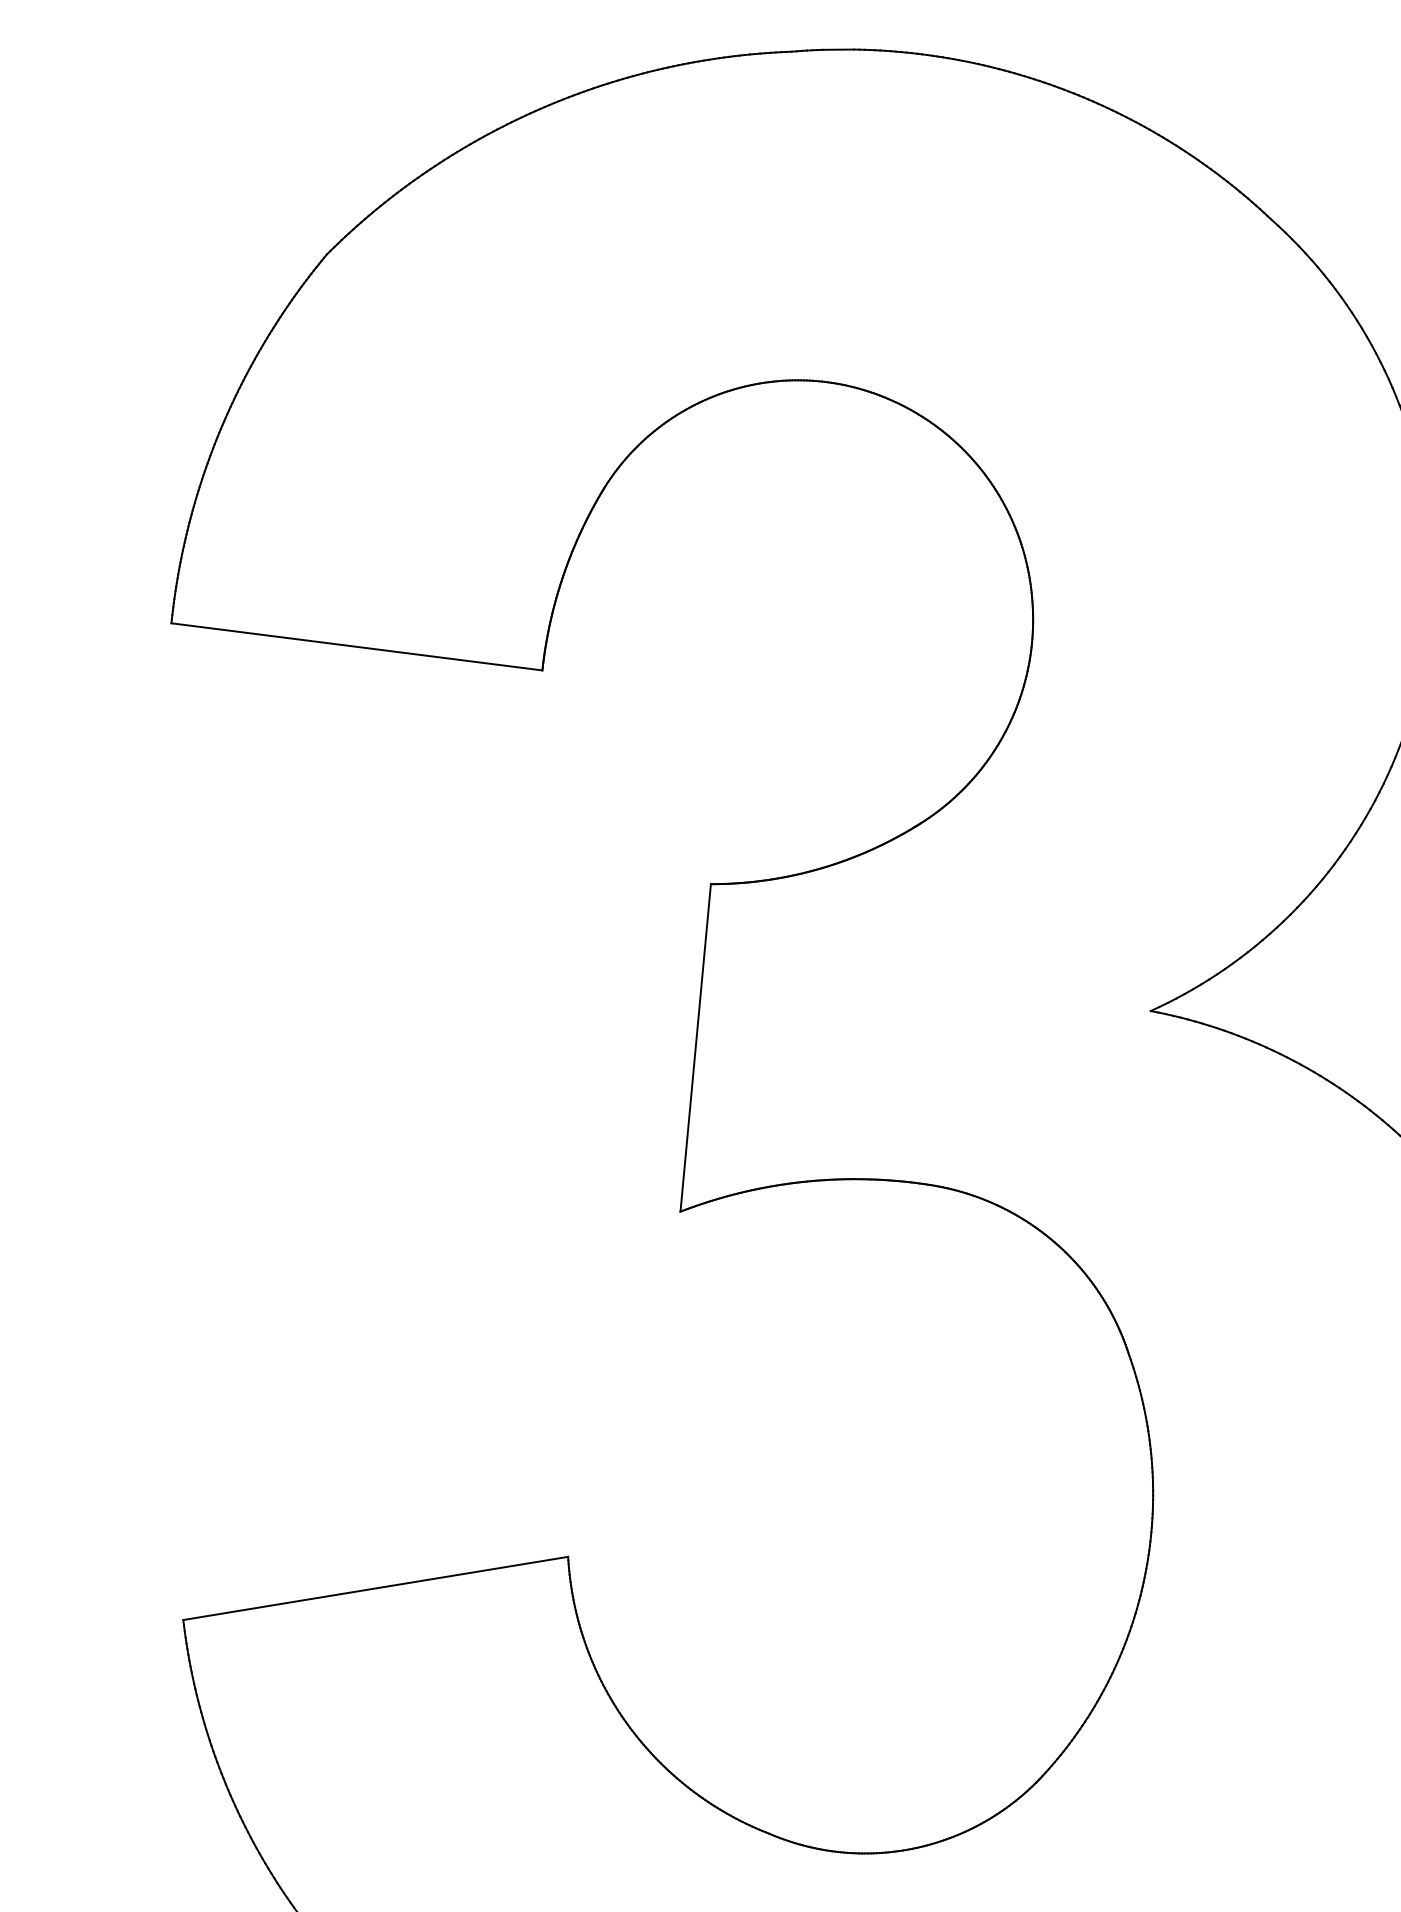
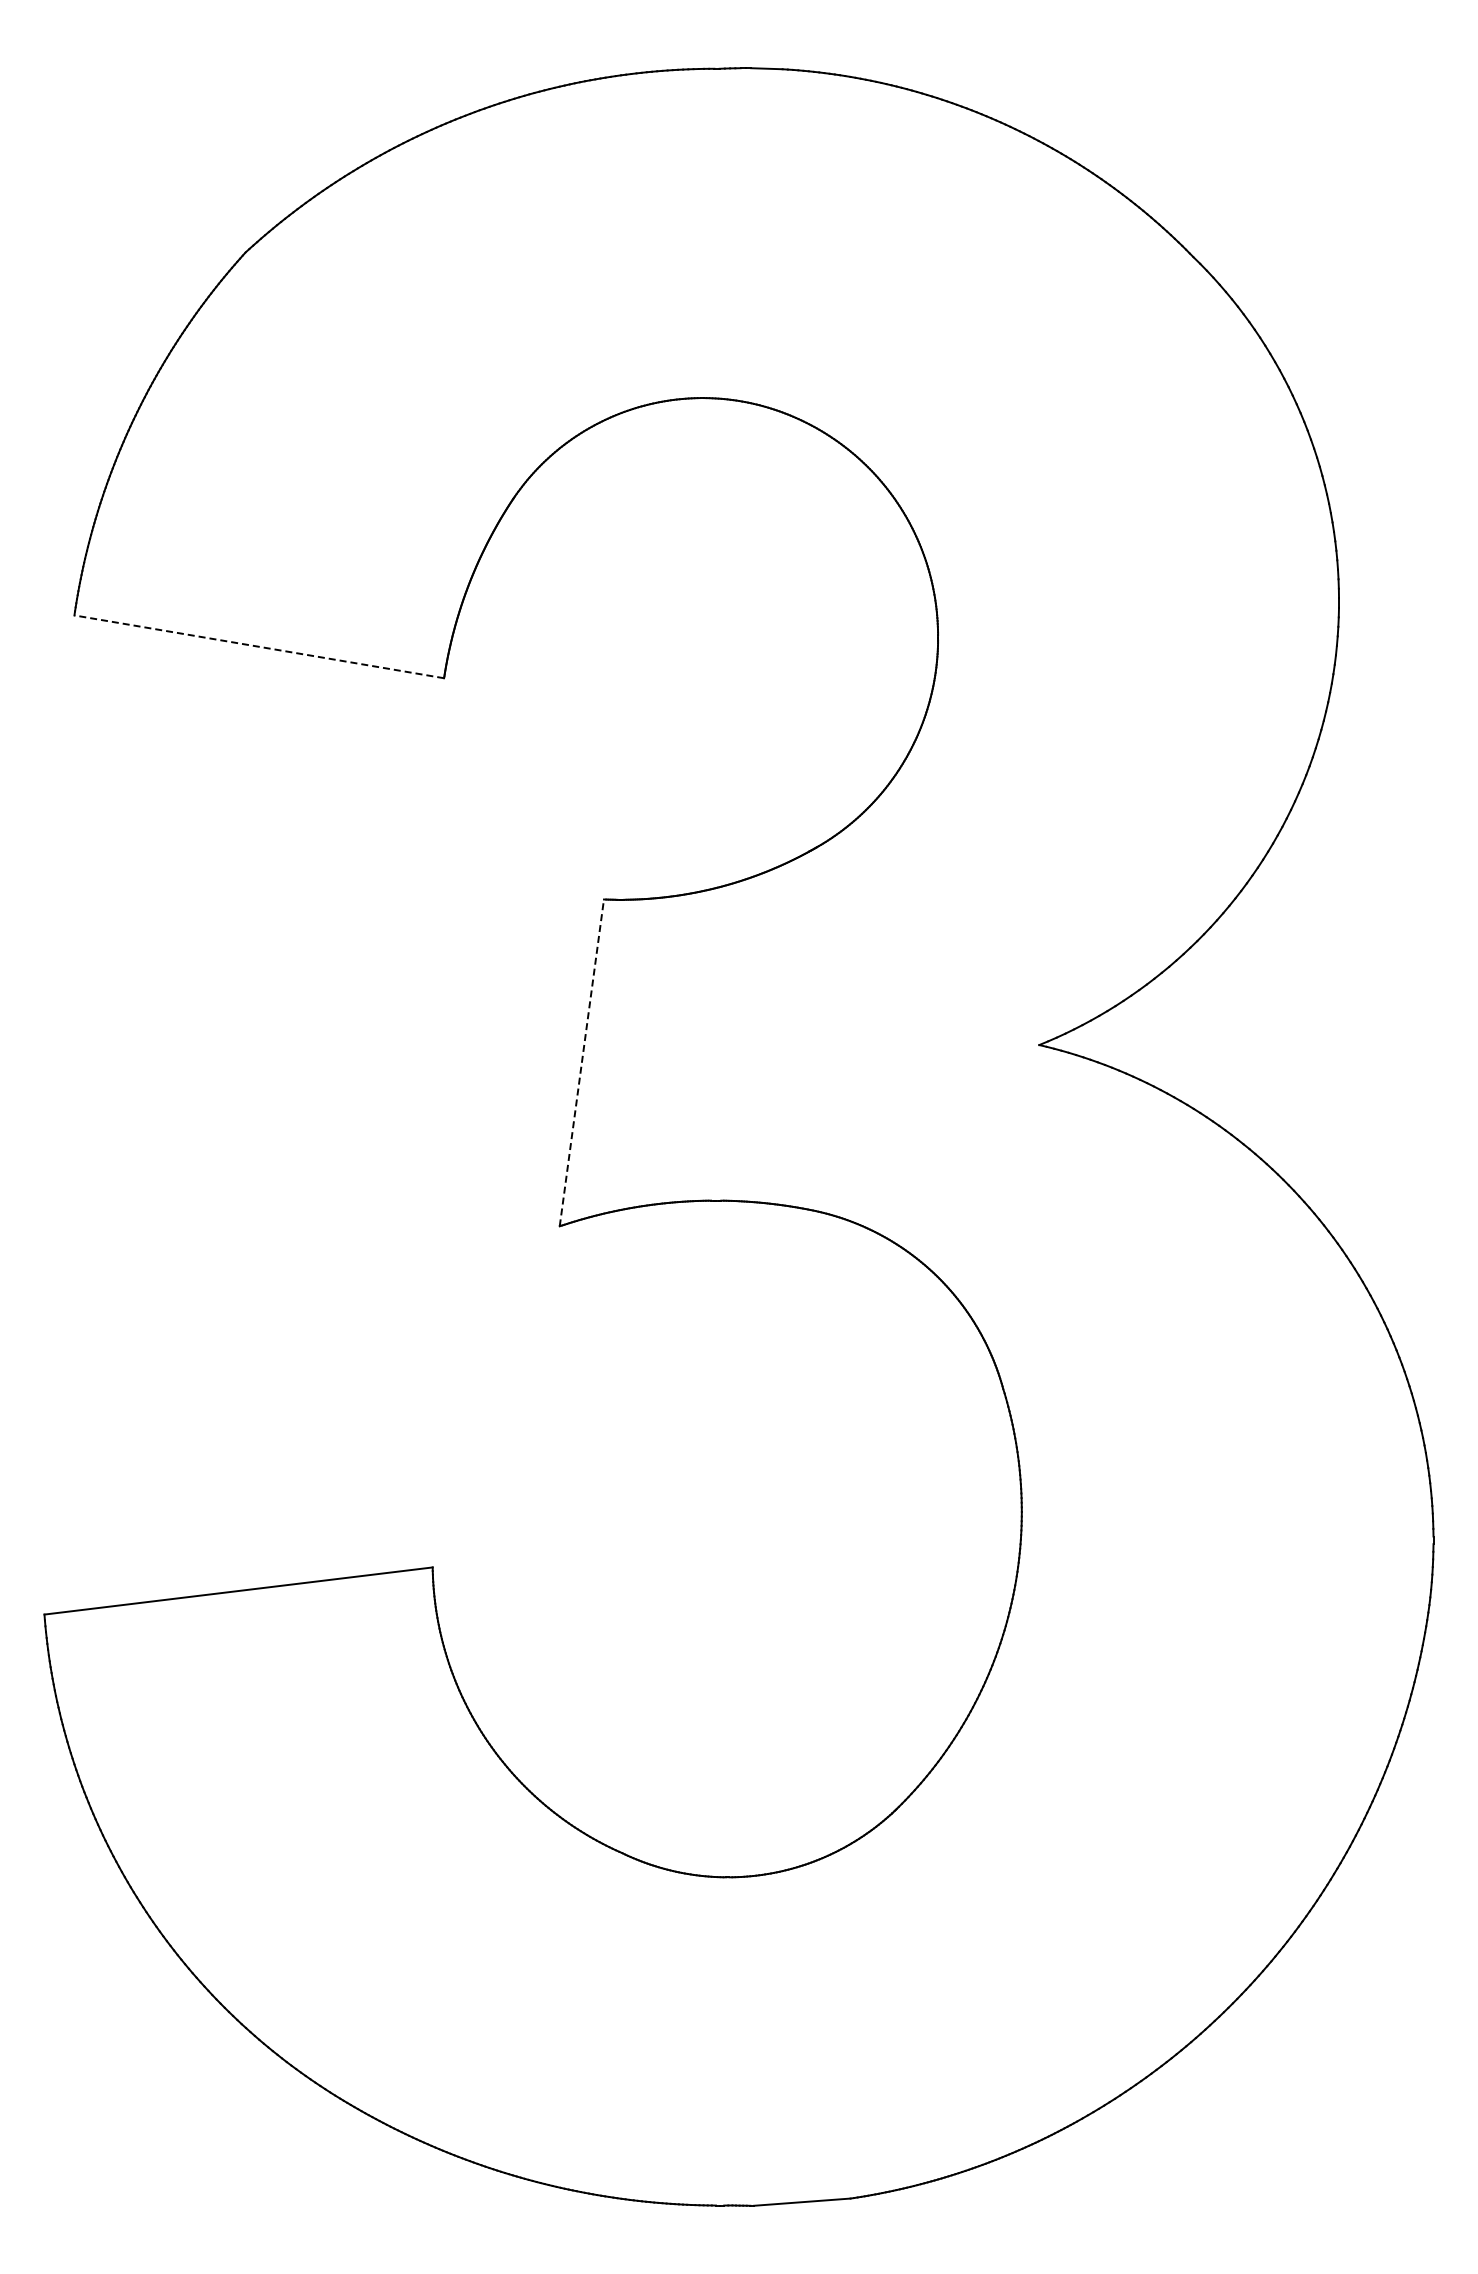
line: (356, 646) -> (258, 646), solid -> dashed
line: (695, 1047) -> (581, 1062), solid -> dashed

